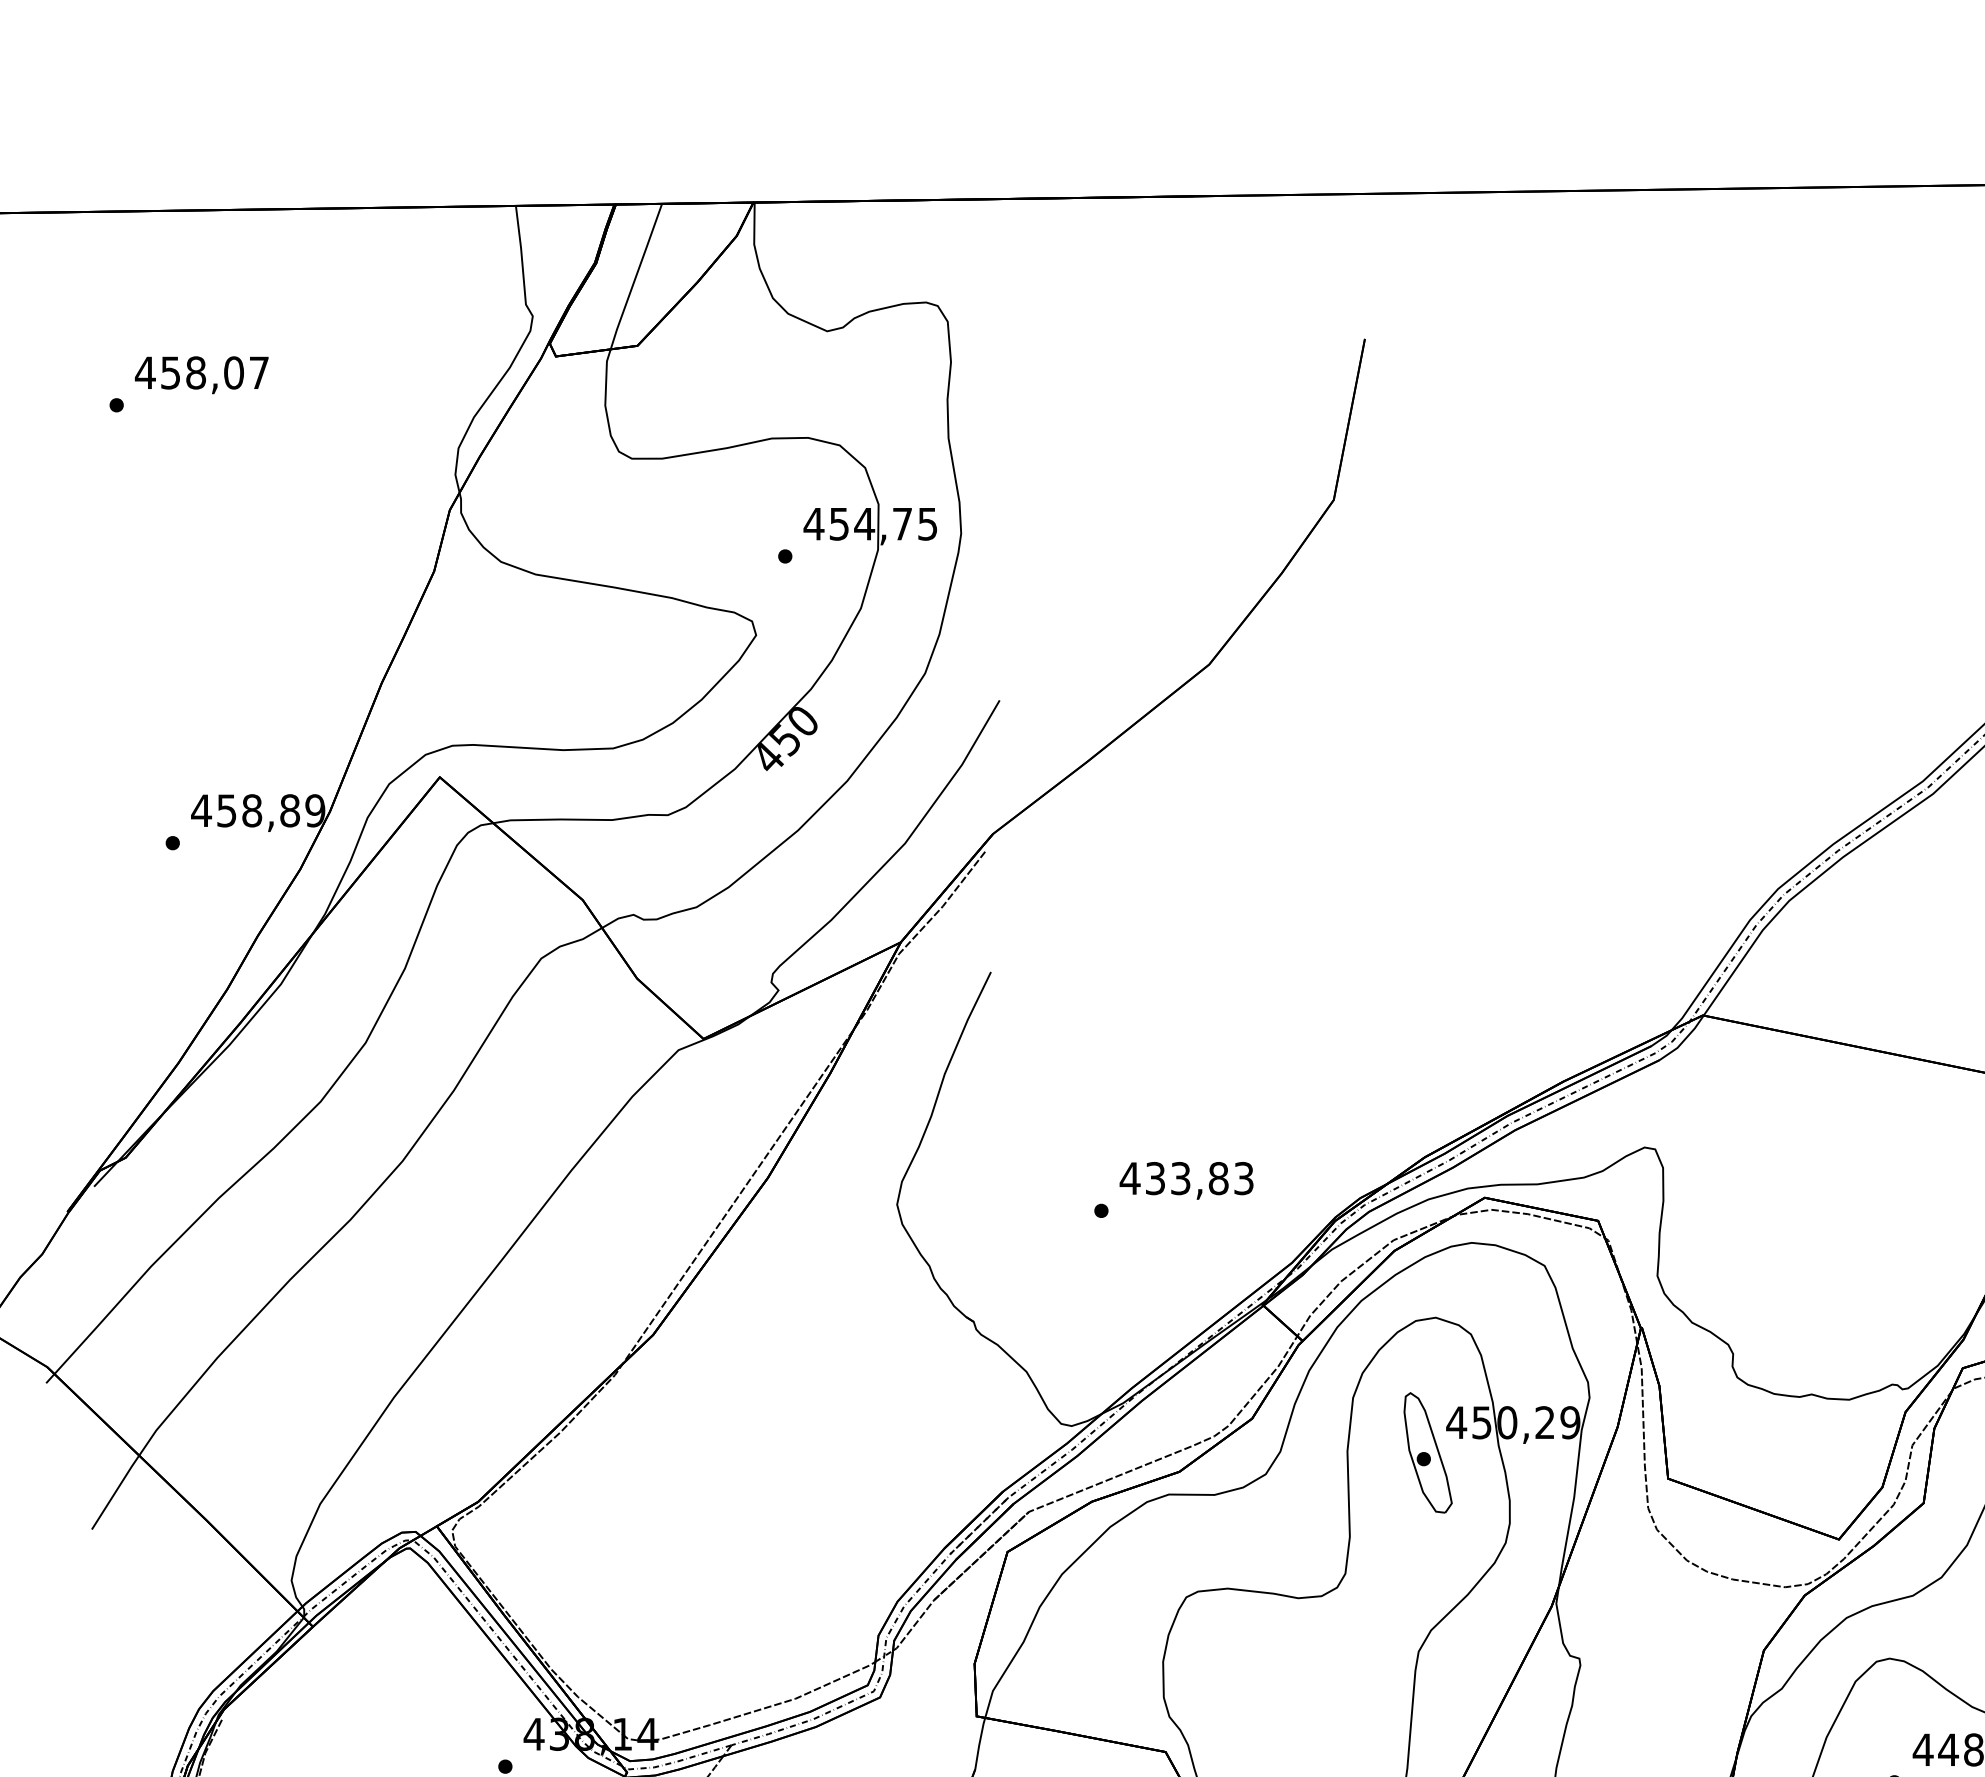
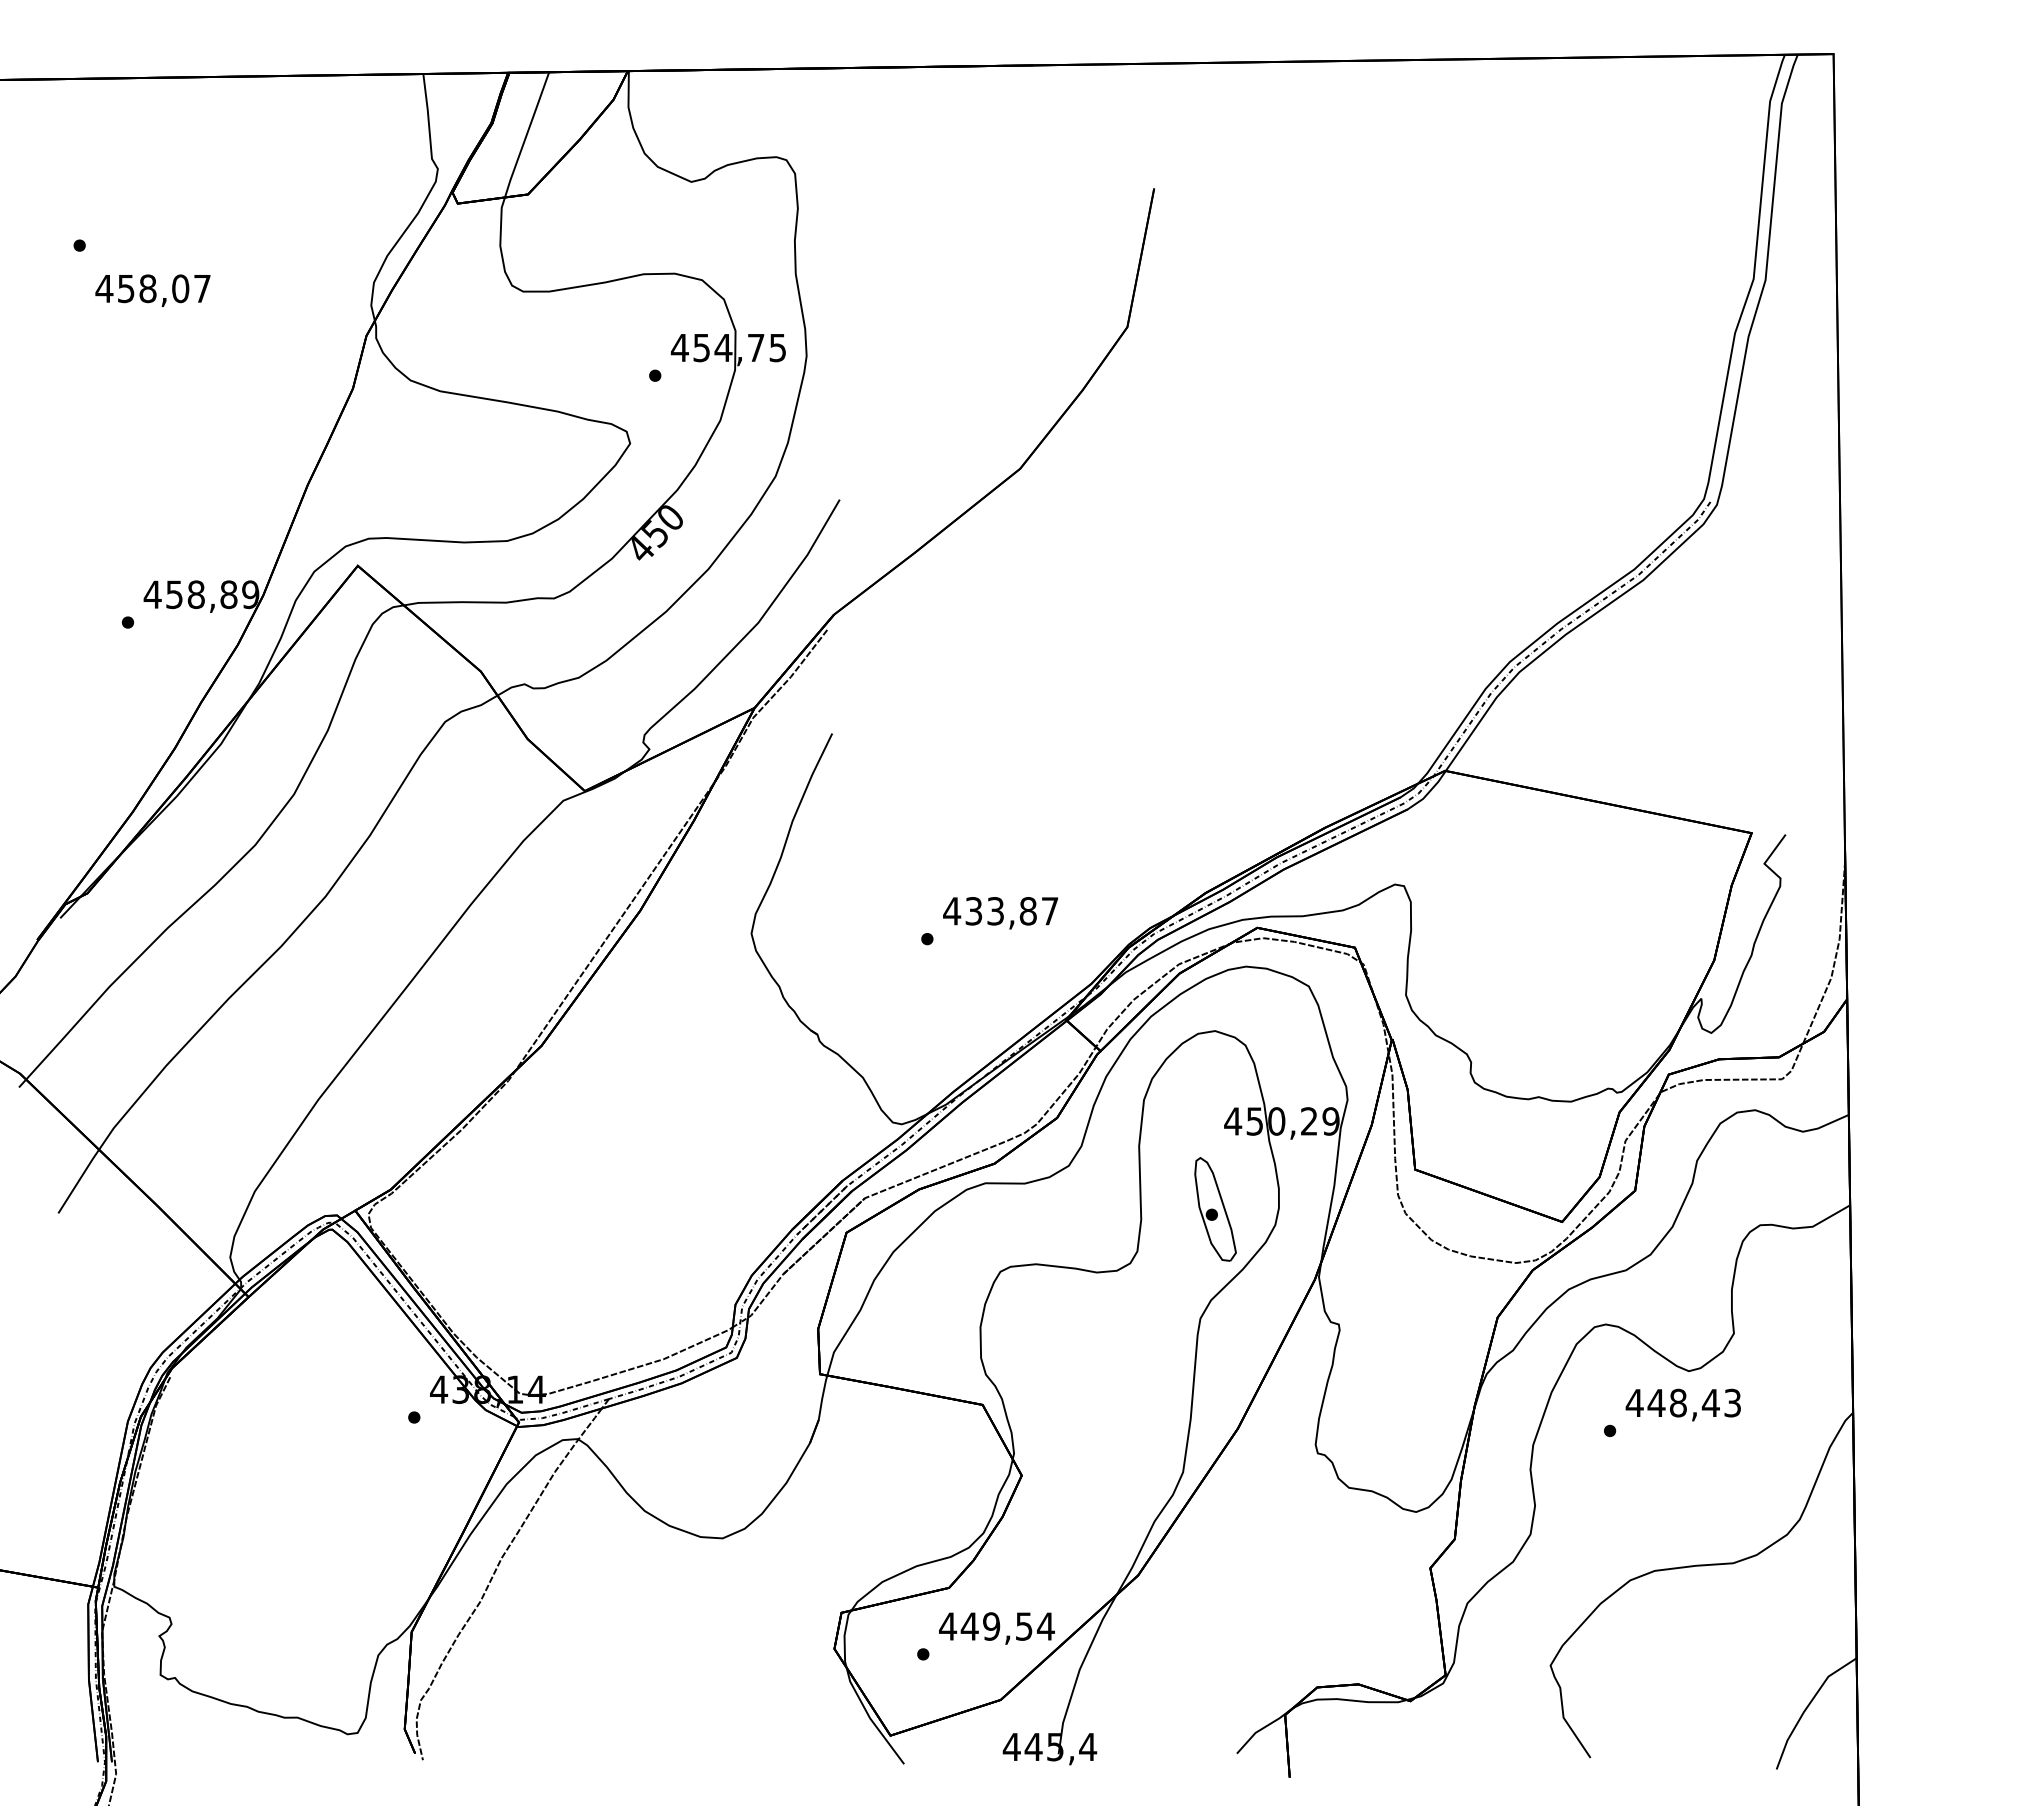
text: (201, 374) -> (152, 290), moved
text: (1243, 1178) -> (1049, 911), 433,83 -> 433,87
part: (1428, 1452) -> (1215, 1209), moved

